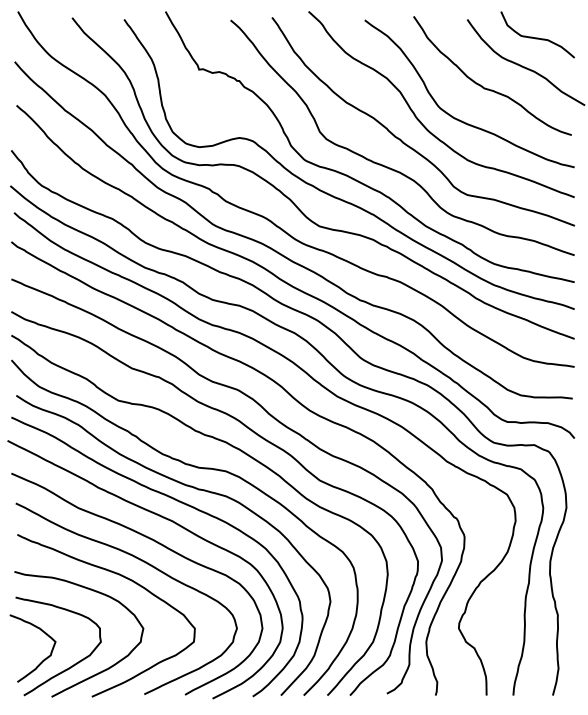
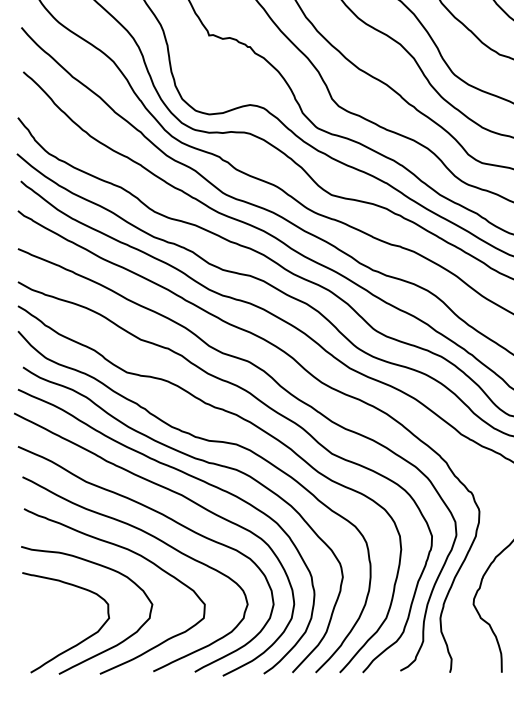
curve: (43, 659) -> (50, 636), removed

